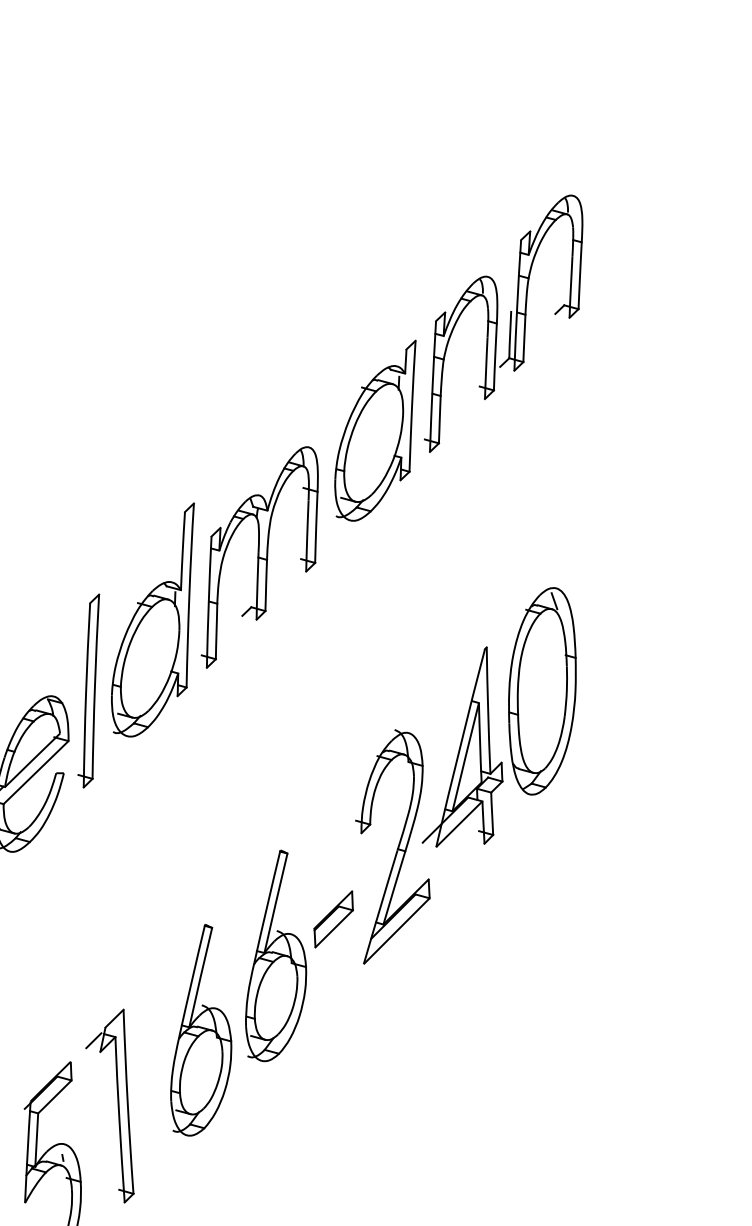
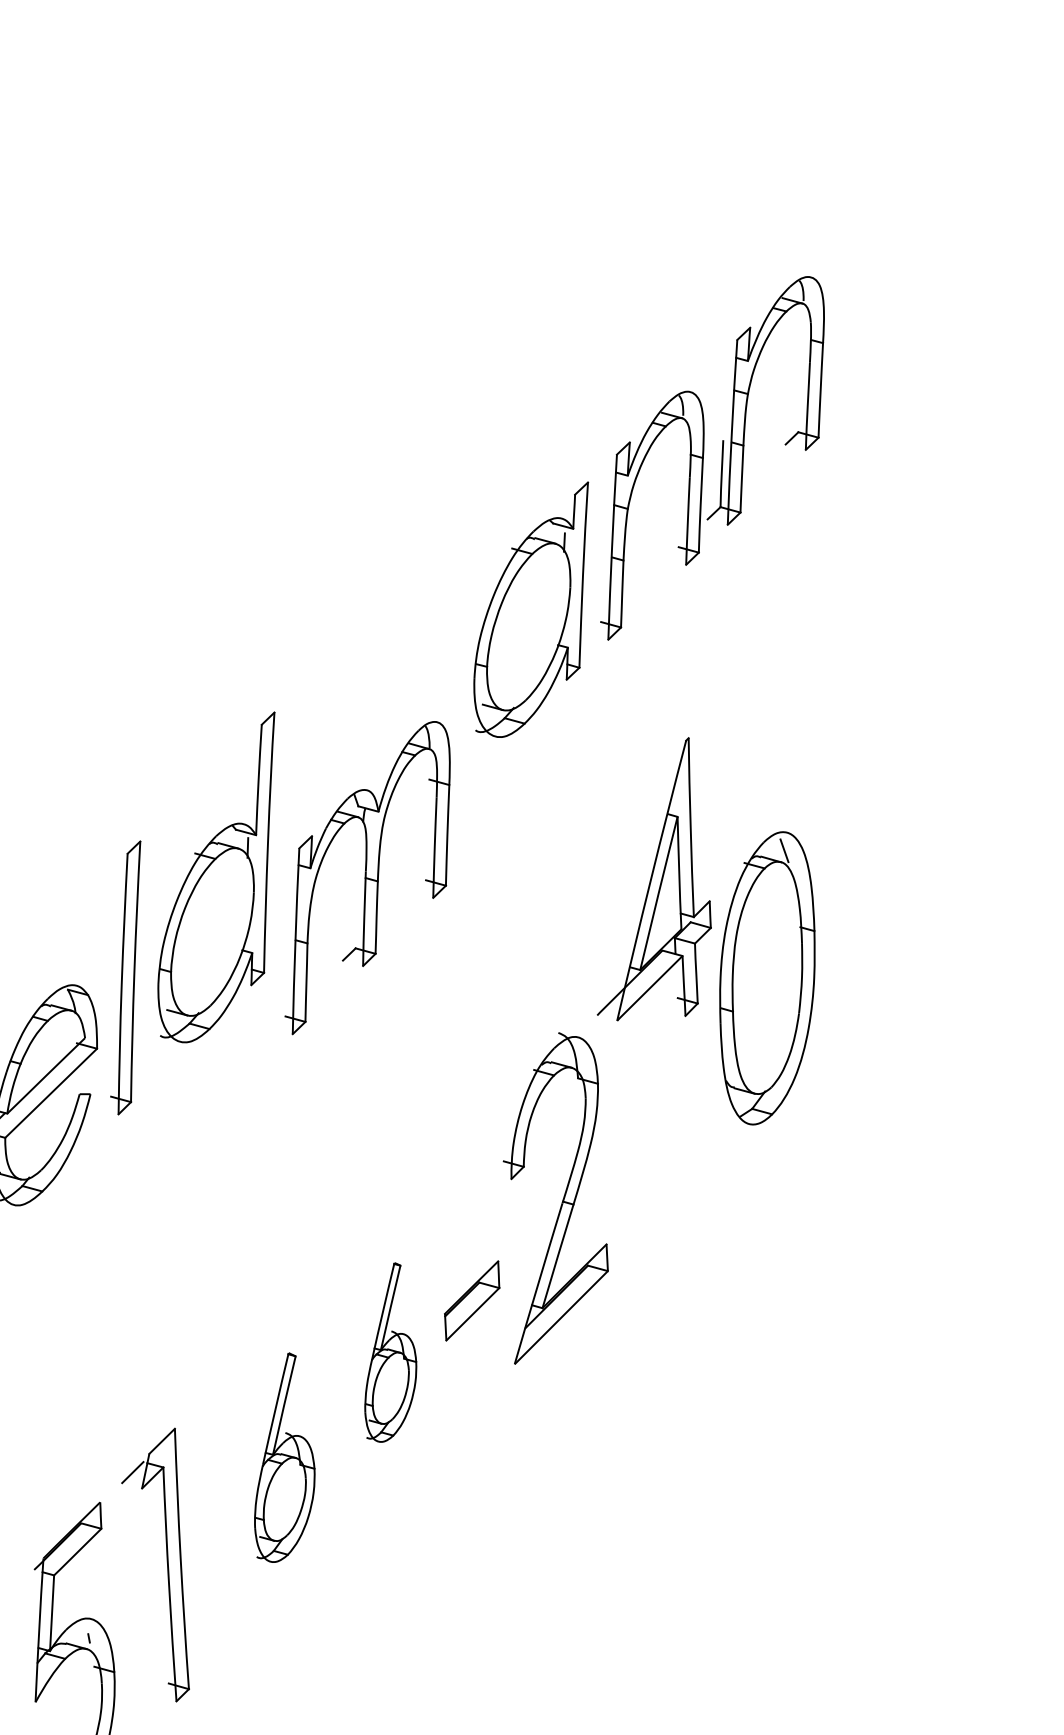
part: (259, 557) -> (367, 878), moved
part: (461, 747) -> (653, 879), moved
part: (275, 955) -> (390, 1352), size x0.6
part: (201, 1030) -> (284, 1457), size x0.7

